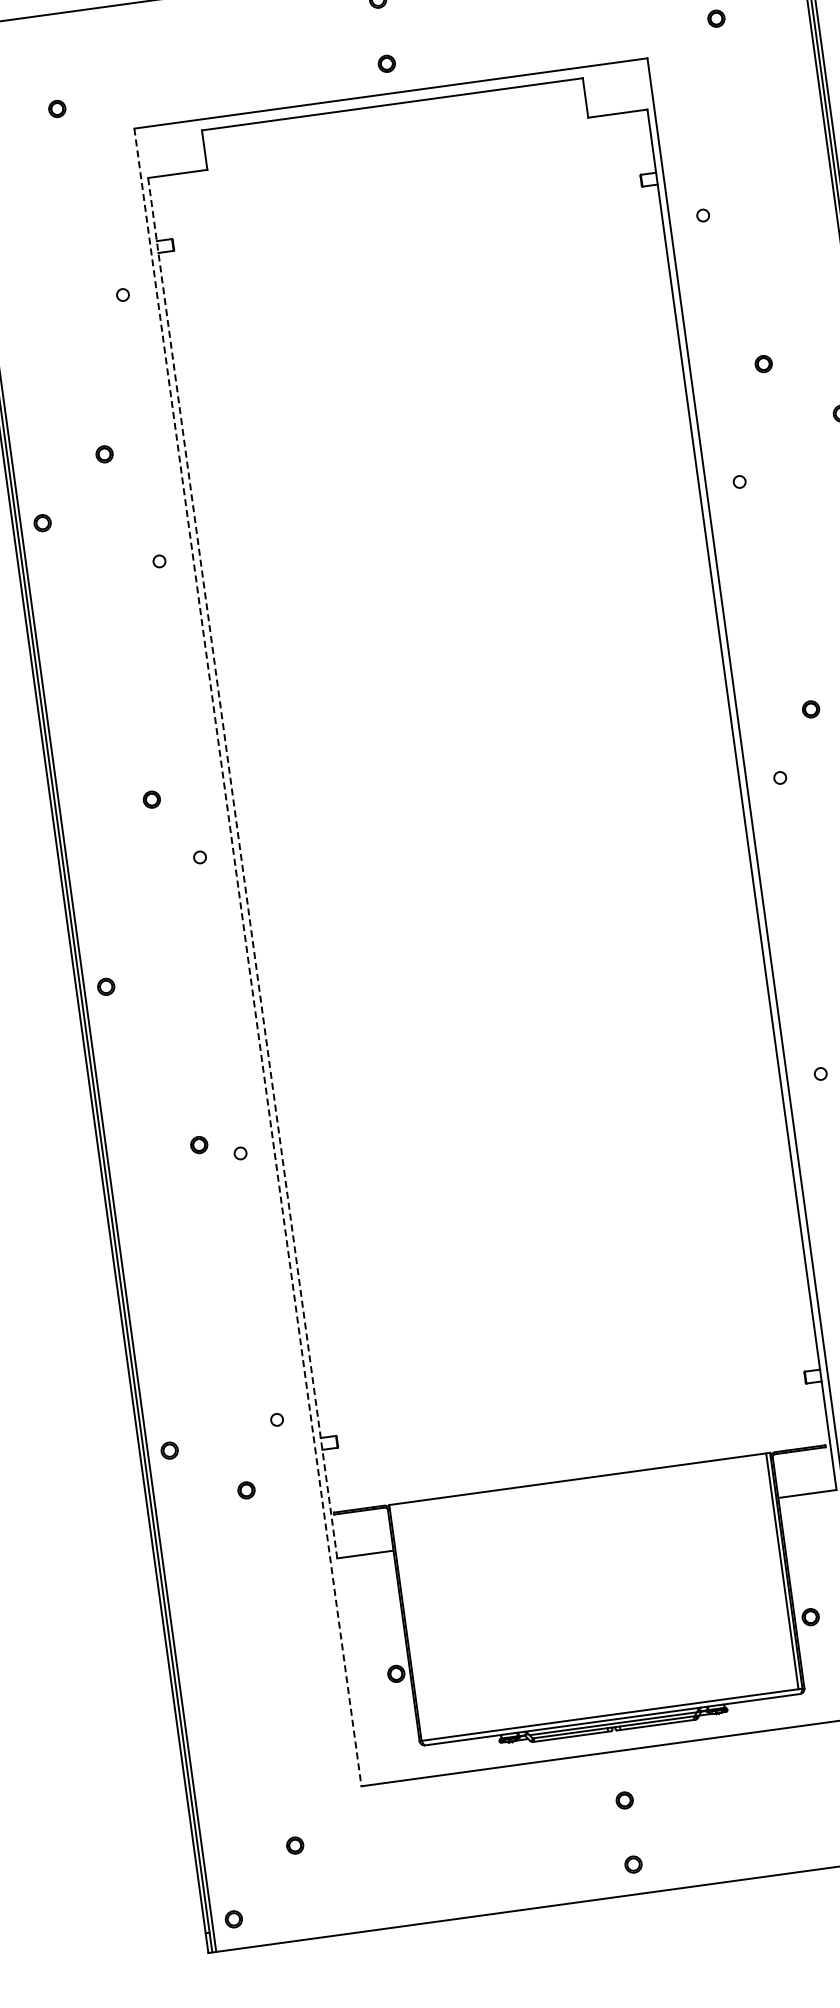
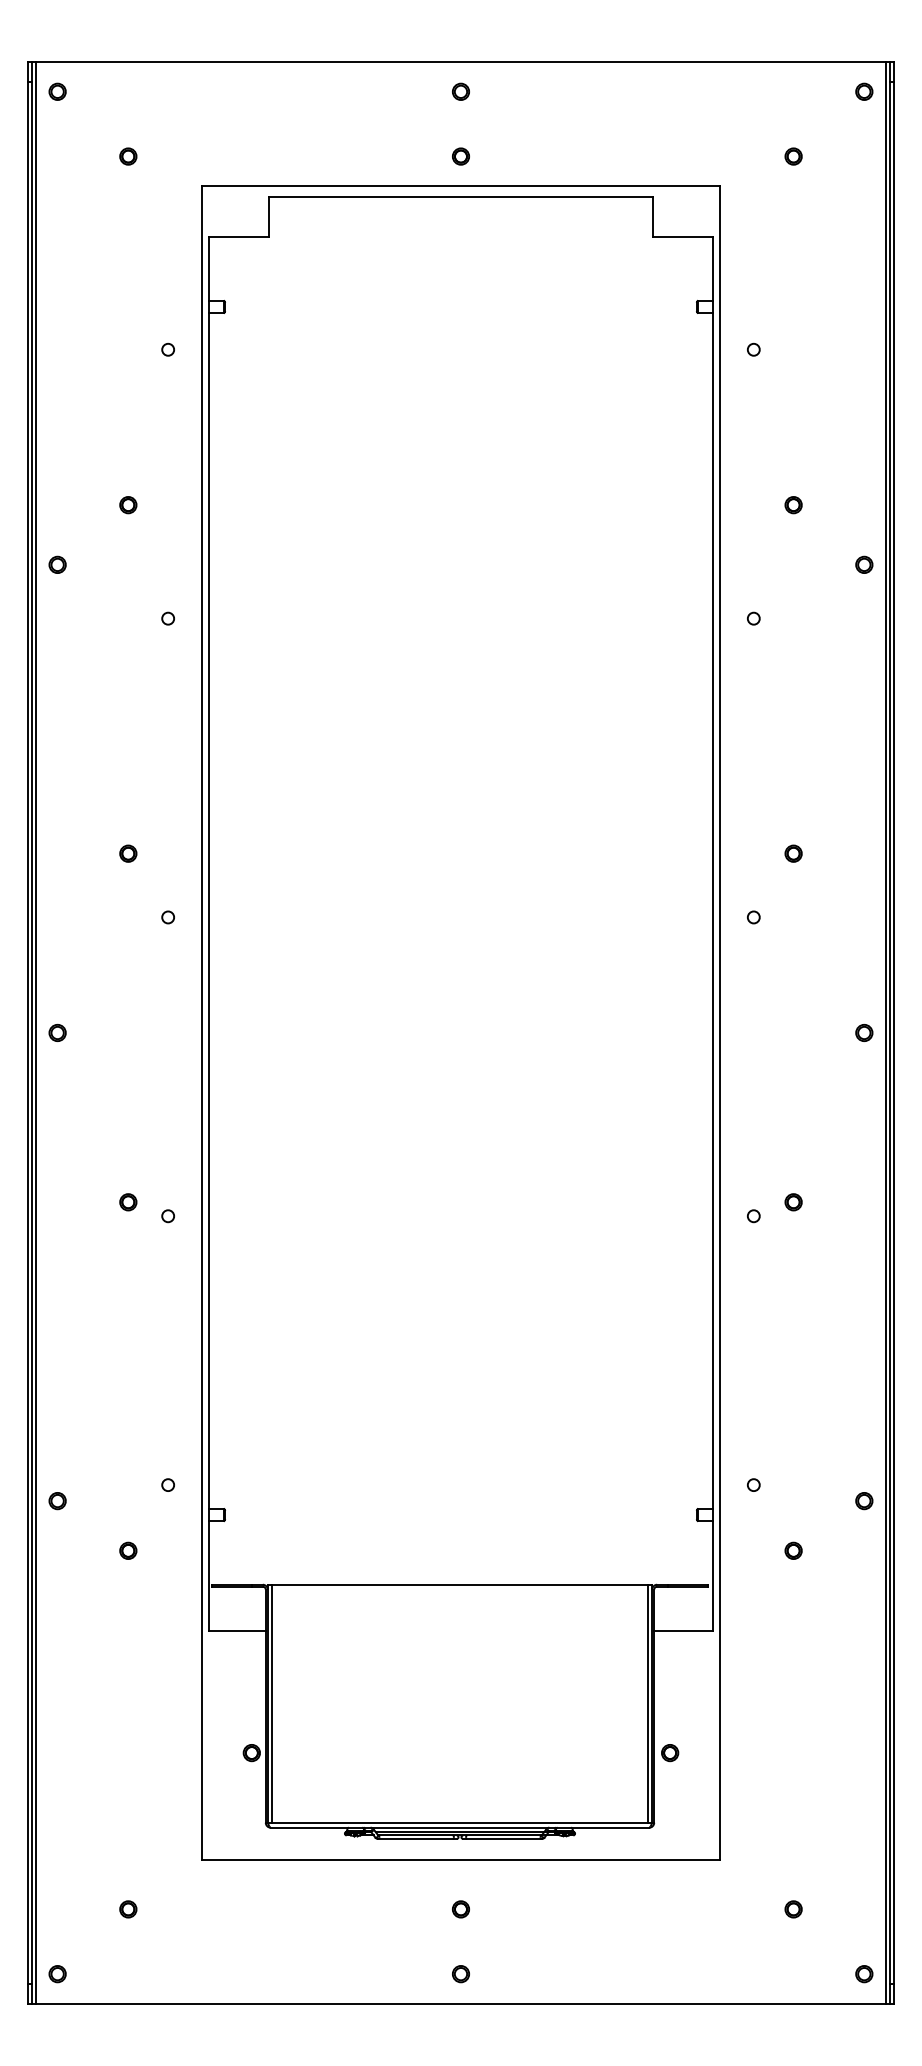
line: (243, 867) -> (209, 933), dashed -> solid
line: (248, 957) -> (202, 1023), dashed -> solid
line: (409, 1622) -> (271, 1703), added

